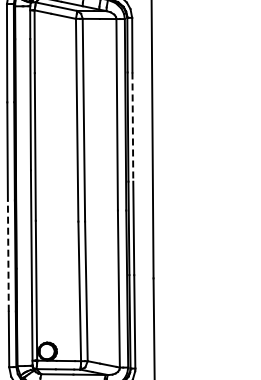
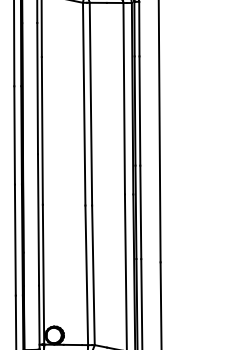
line: (132, 127) -> (139, 111), dashed -> solid
line: (8, 256) -> (15, 240), dashed -> solid

